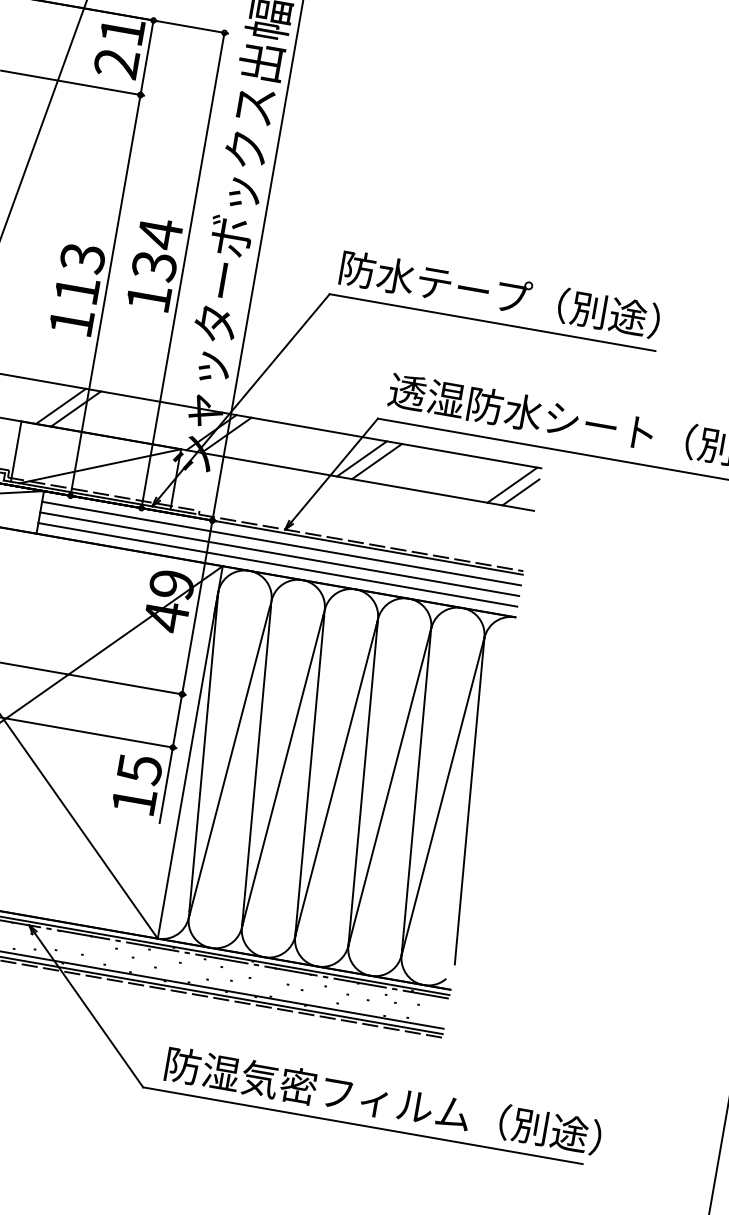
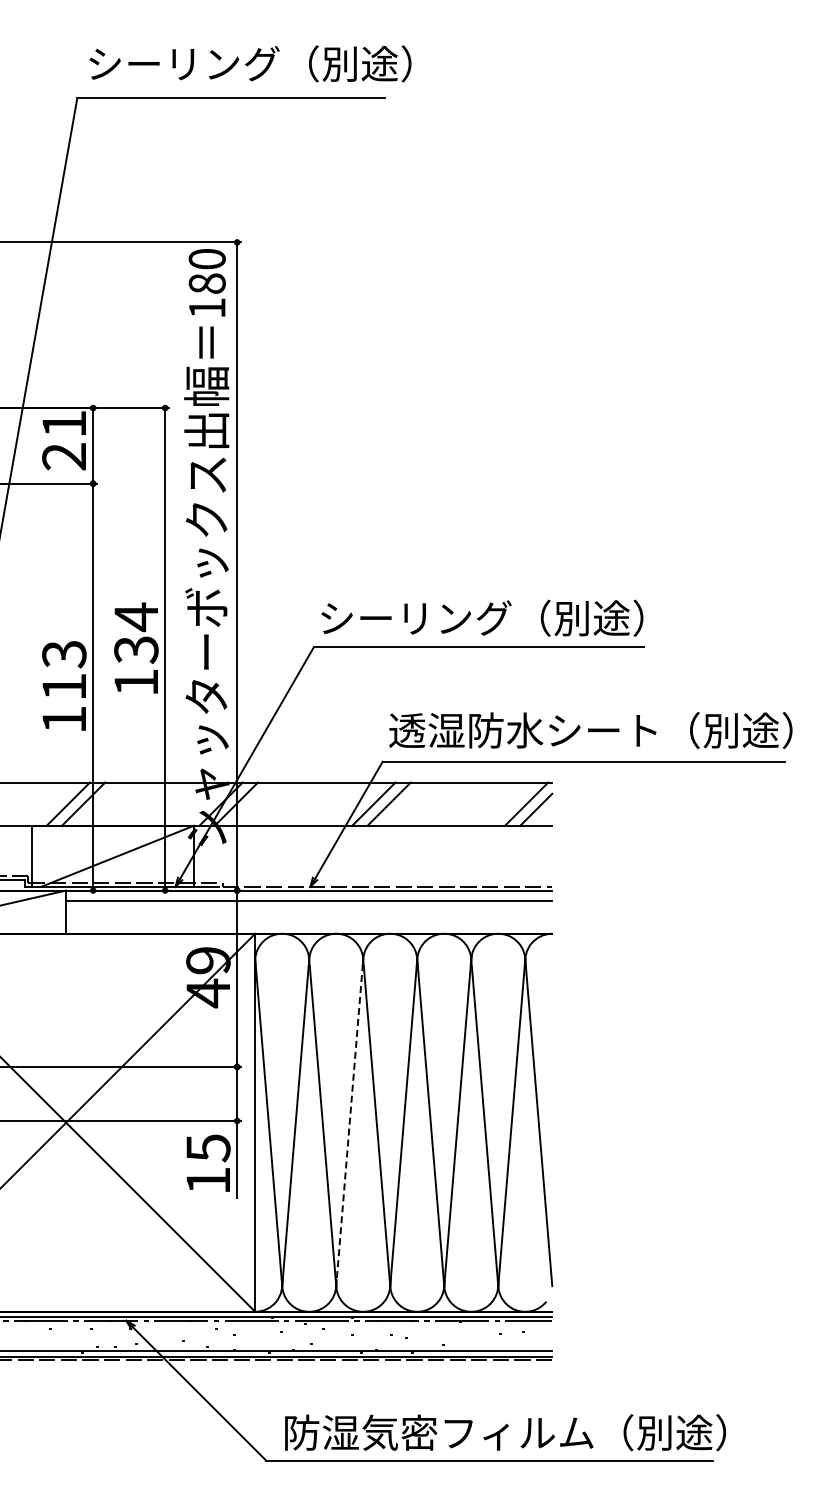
text: (435, 283) -> (416, 618), 防水テープ（別途） -> シーリング（別途）
line: (279, 554) -> (309, 912), removed
line: (278, 564) -> (309, 922), removed
line: (282, 771) -> (349, 1125), solid -> dashed

